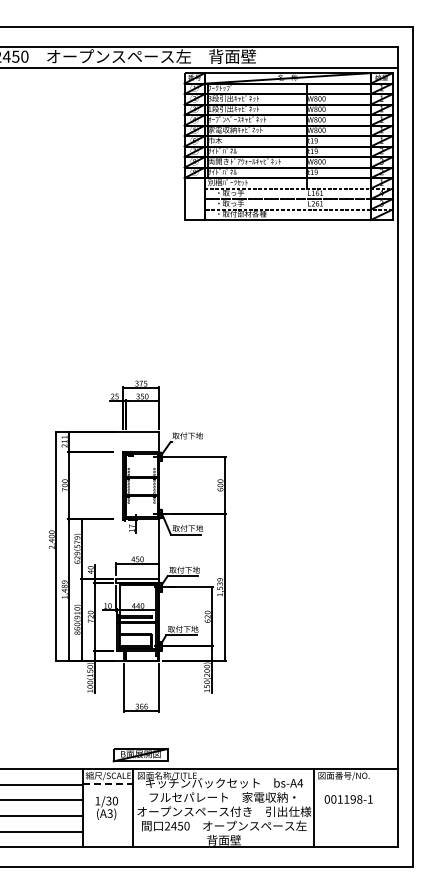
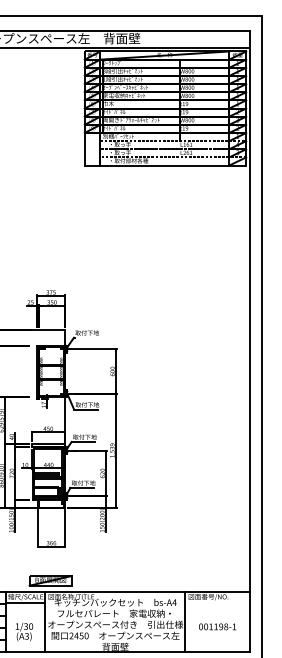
line: (107, 784) -> (24, 603), dashed -> solid
text: (348, 799) -> (217, 626), moved
text: (106, 807) -> (24, 631), moved

